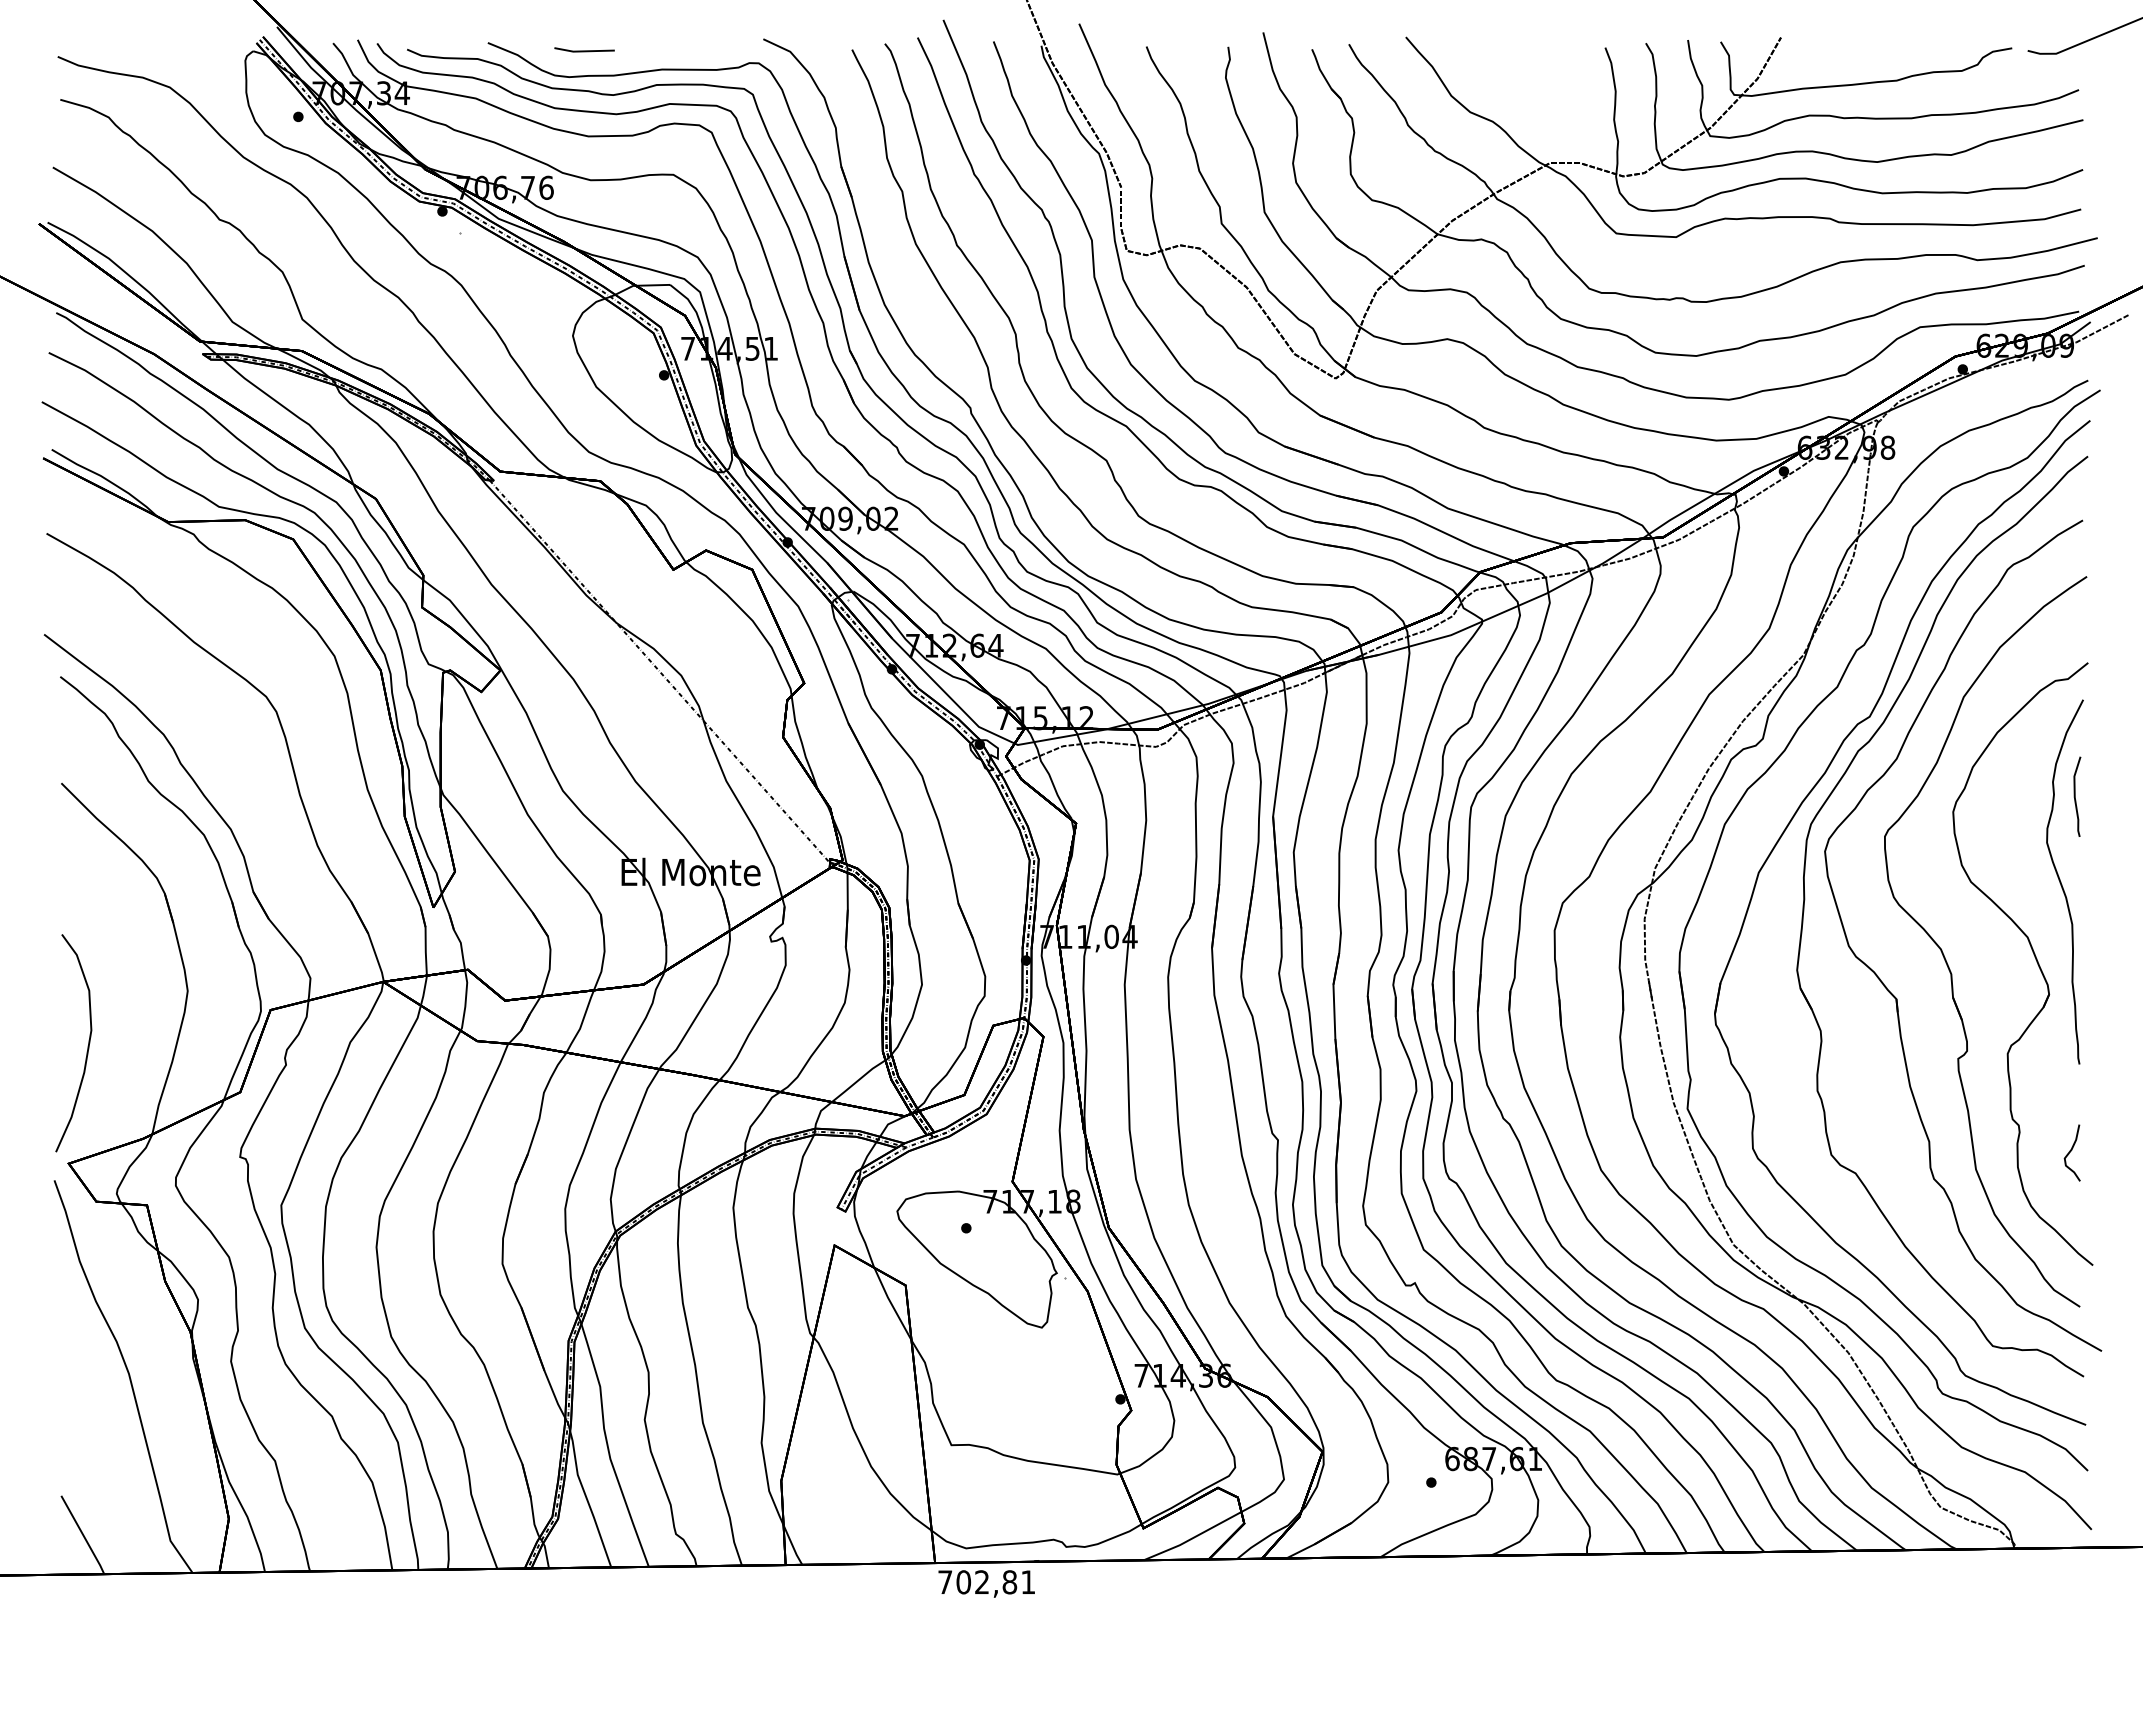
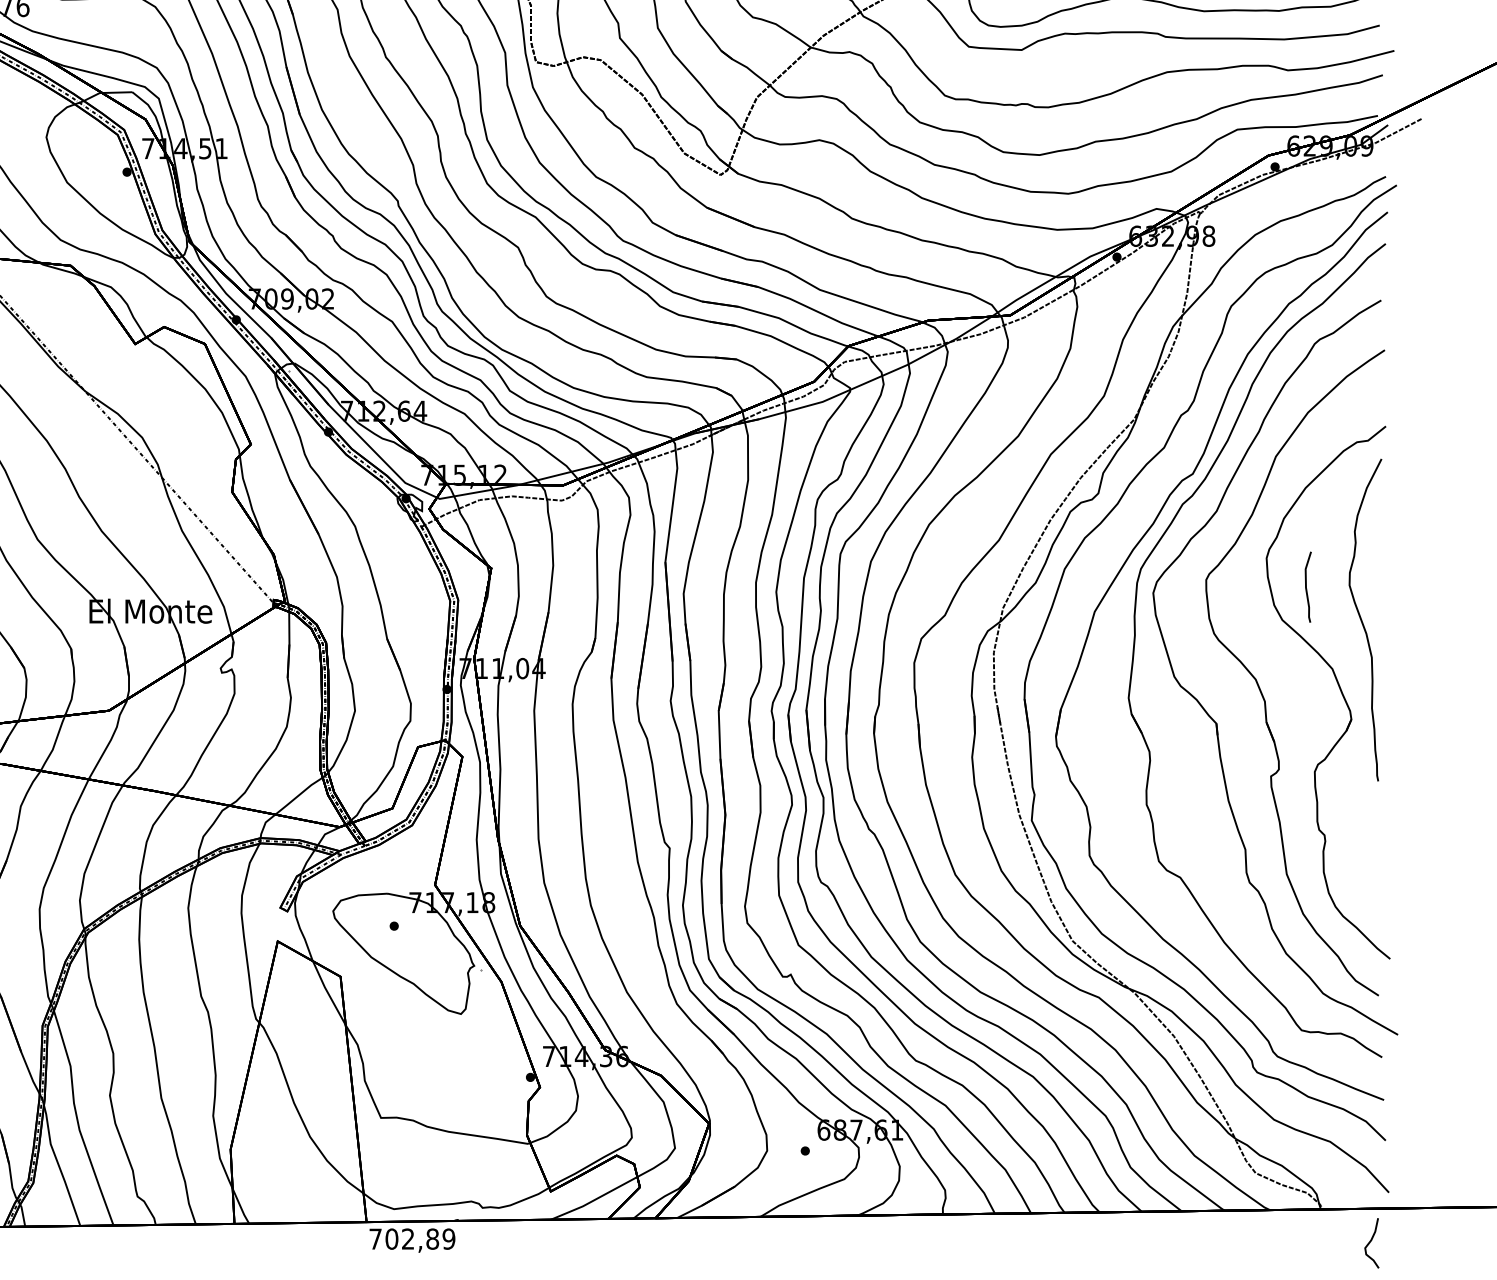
curve: (2075, 796) -> (1306, 586), moved
curve: (2071, 1151) -> (1371, 1241), moved
text: (1028, 1582) -> (449, 1239), 702,81 -> 702,89

